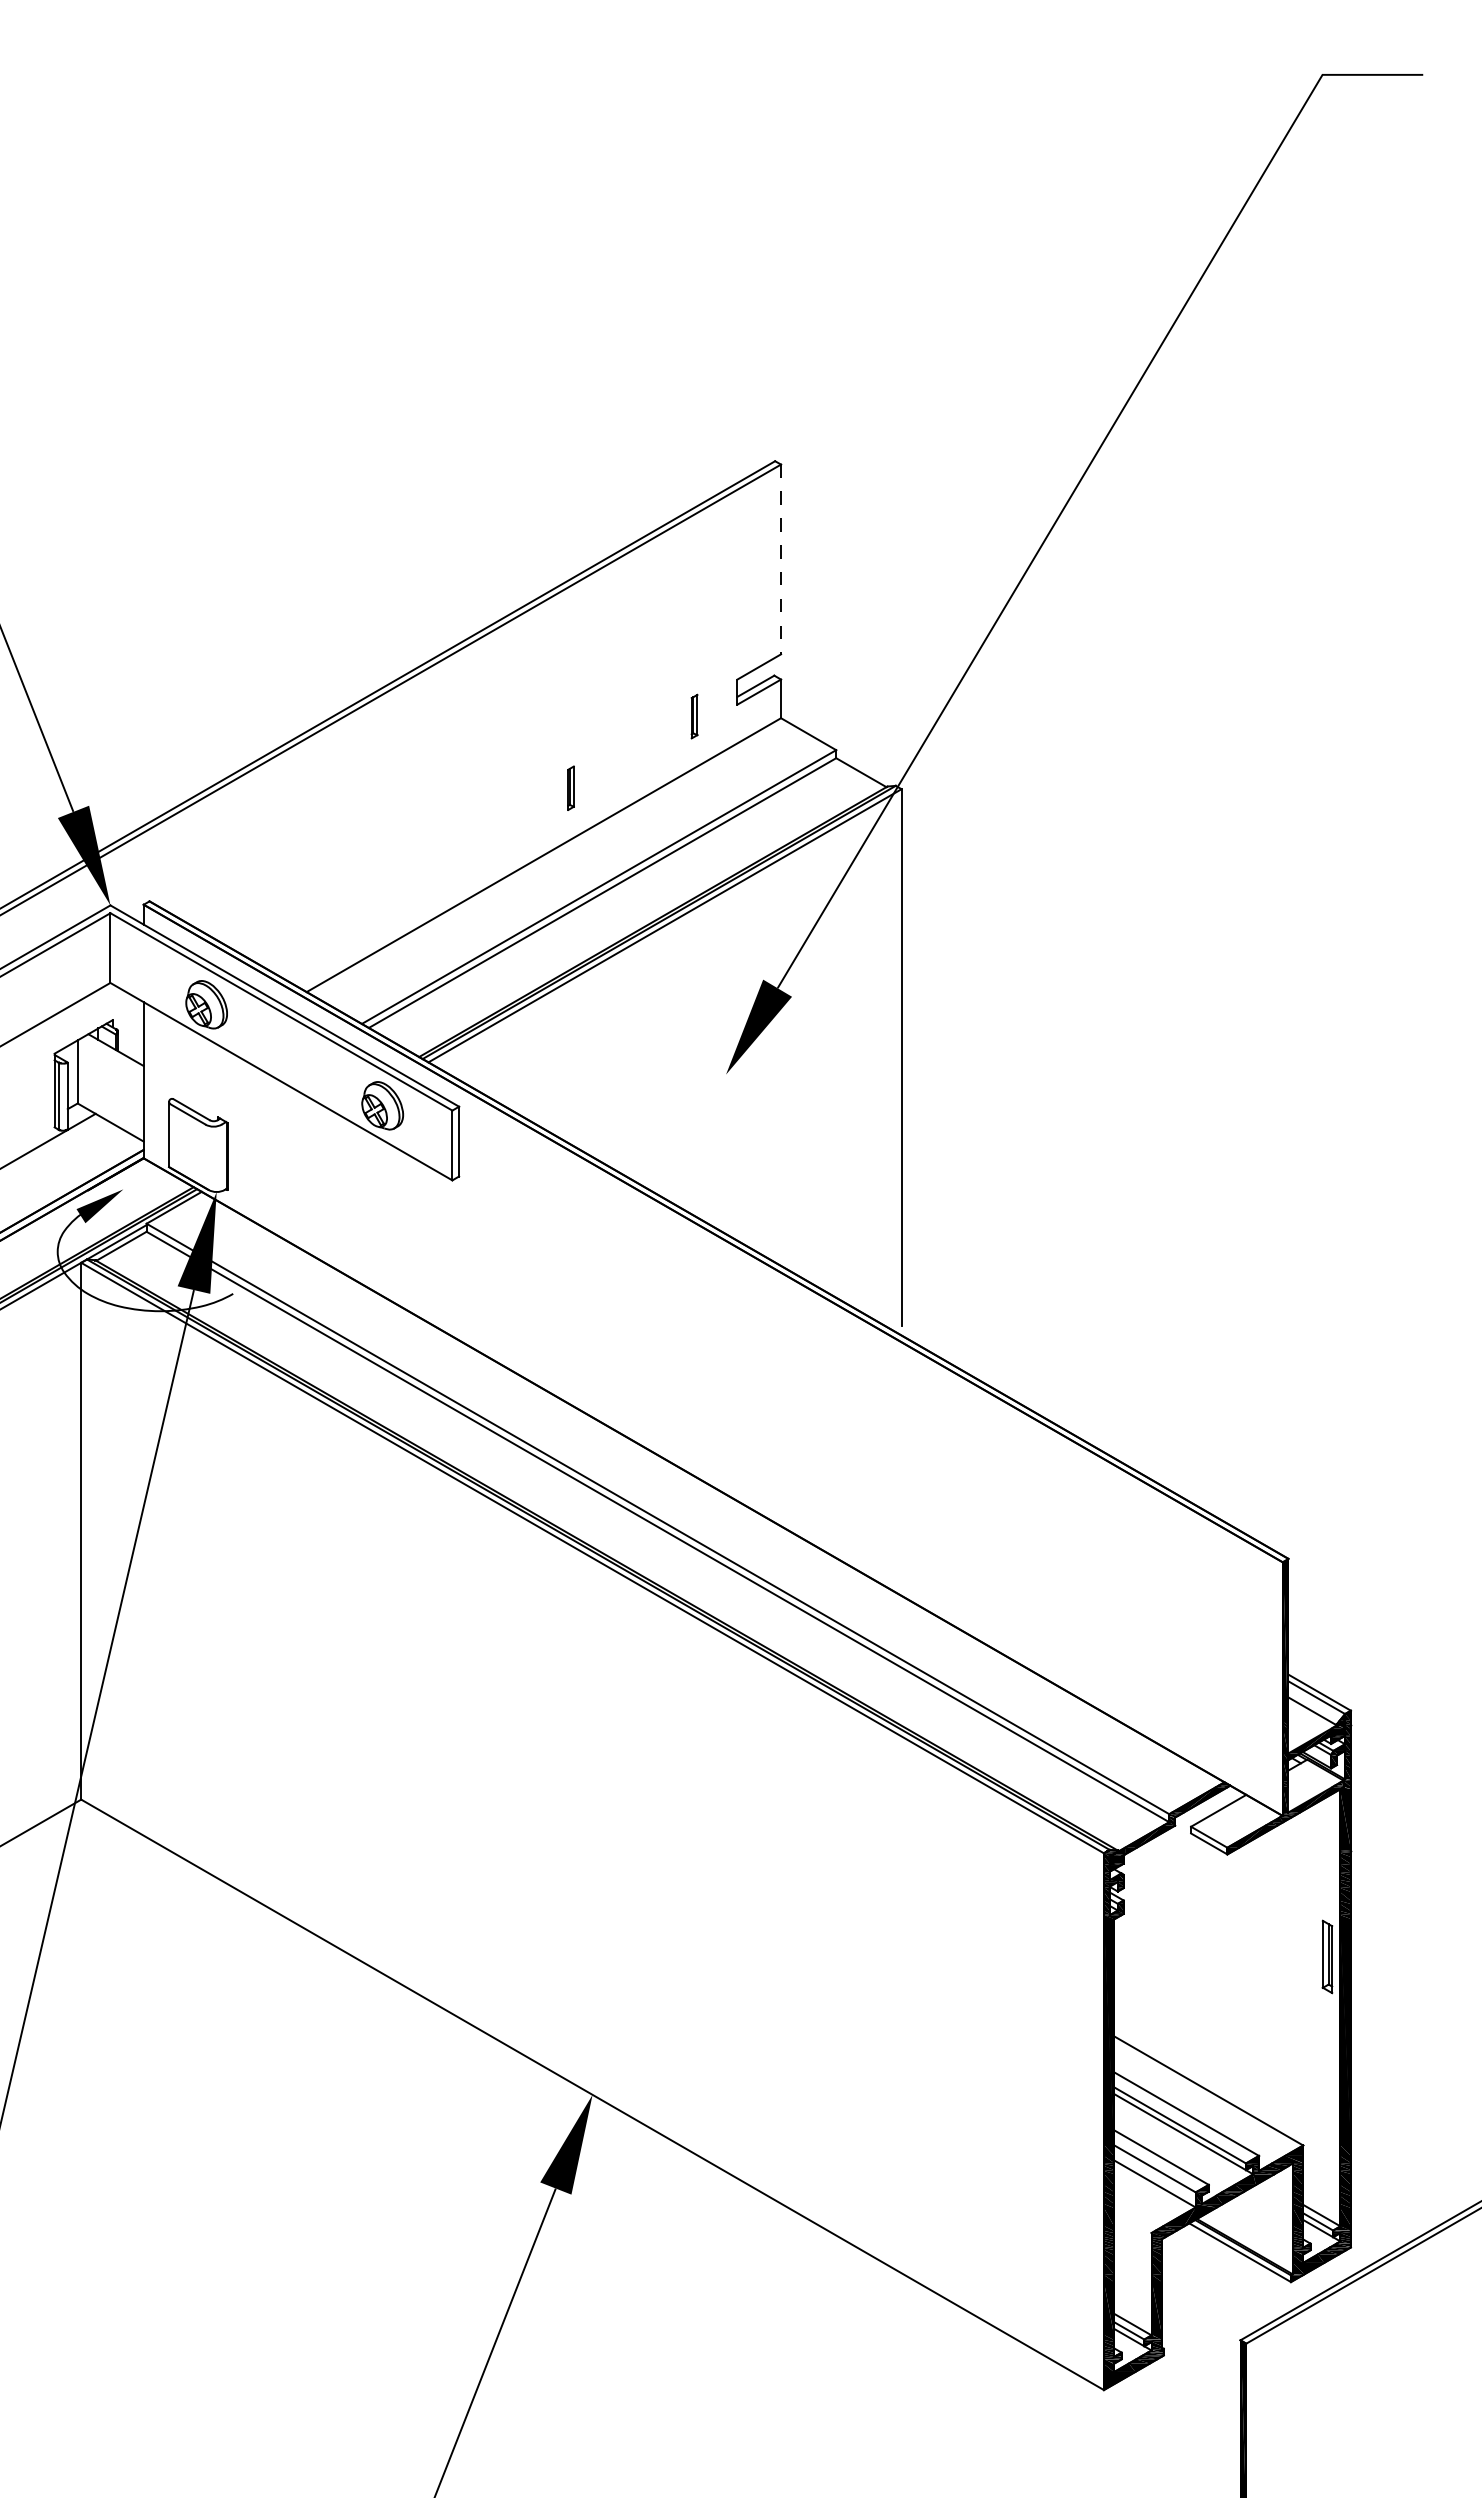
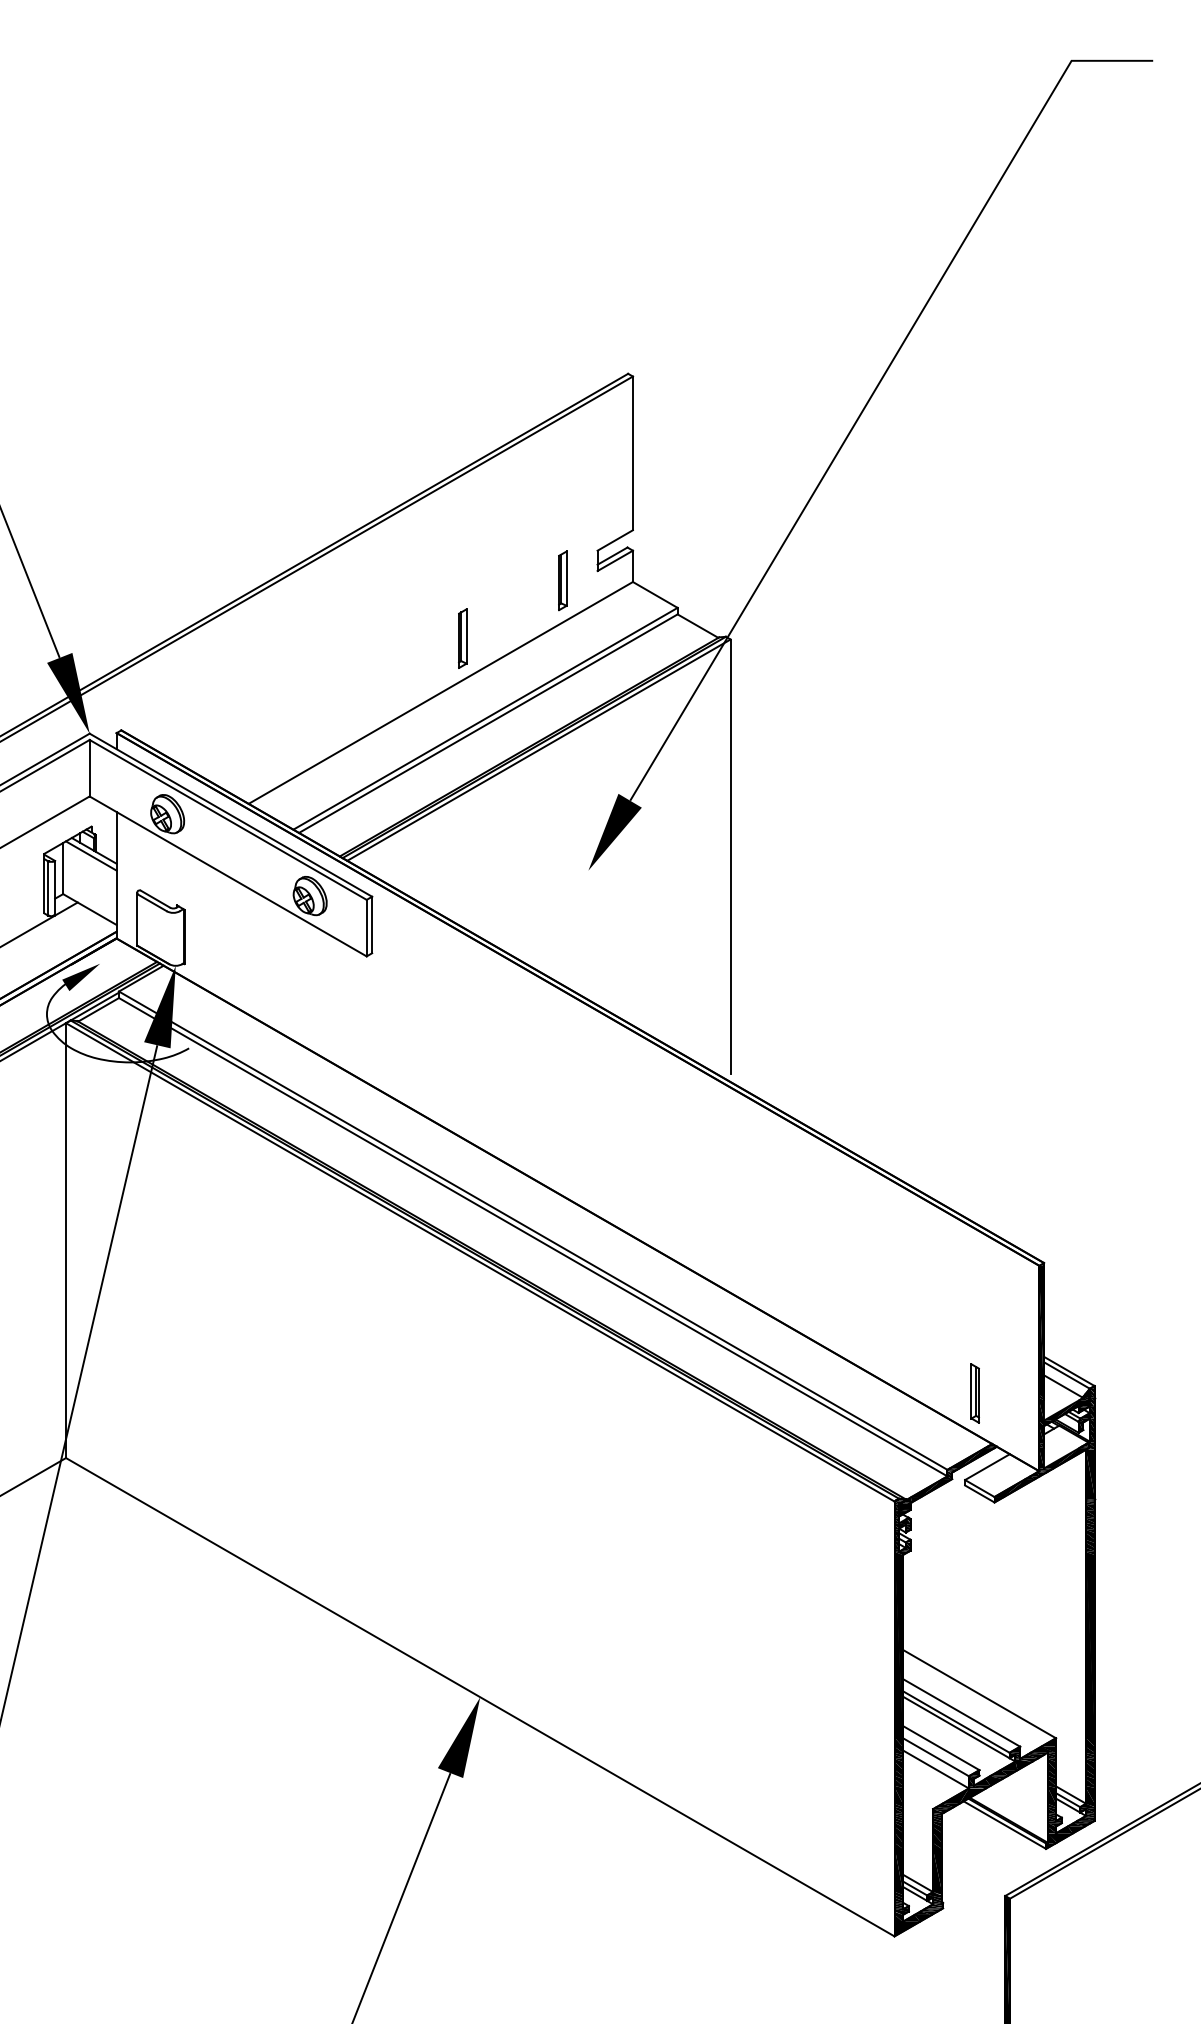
line: (781, 559) -> (633, 453), dashed -> solid
part: (694, 716) -> (562, 580), size x1.67
part: (570, 788) -> (462, 638), size x1.67
line: (112, 1056) -> (91, 856), added
part: (1327, 1956) -> (975, 1393), moved

